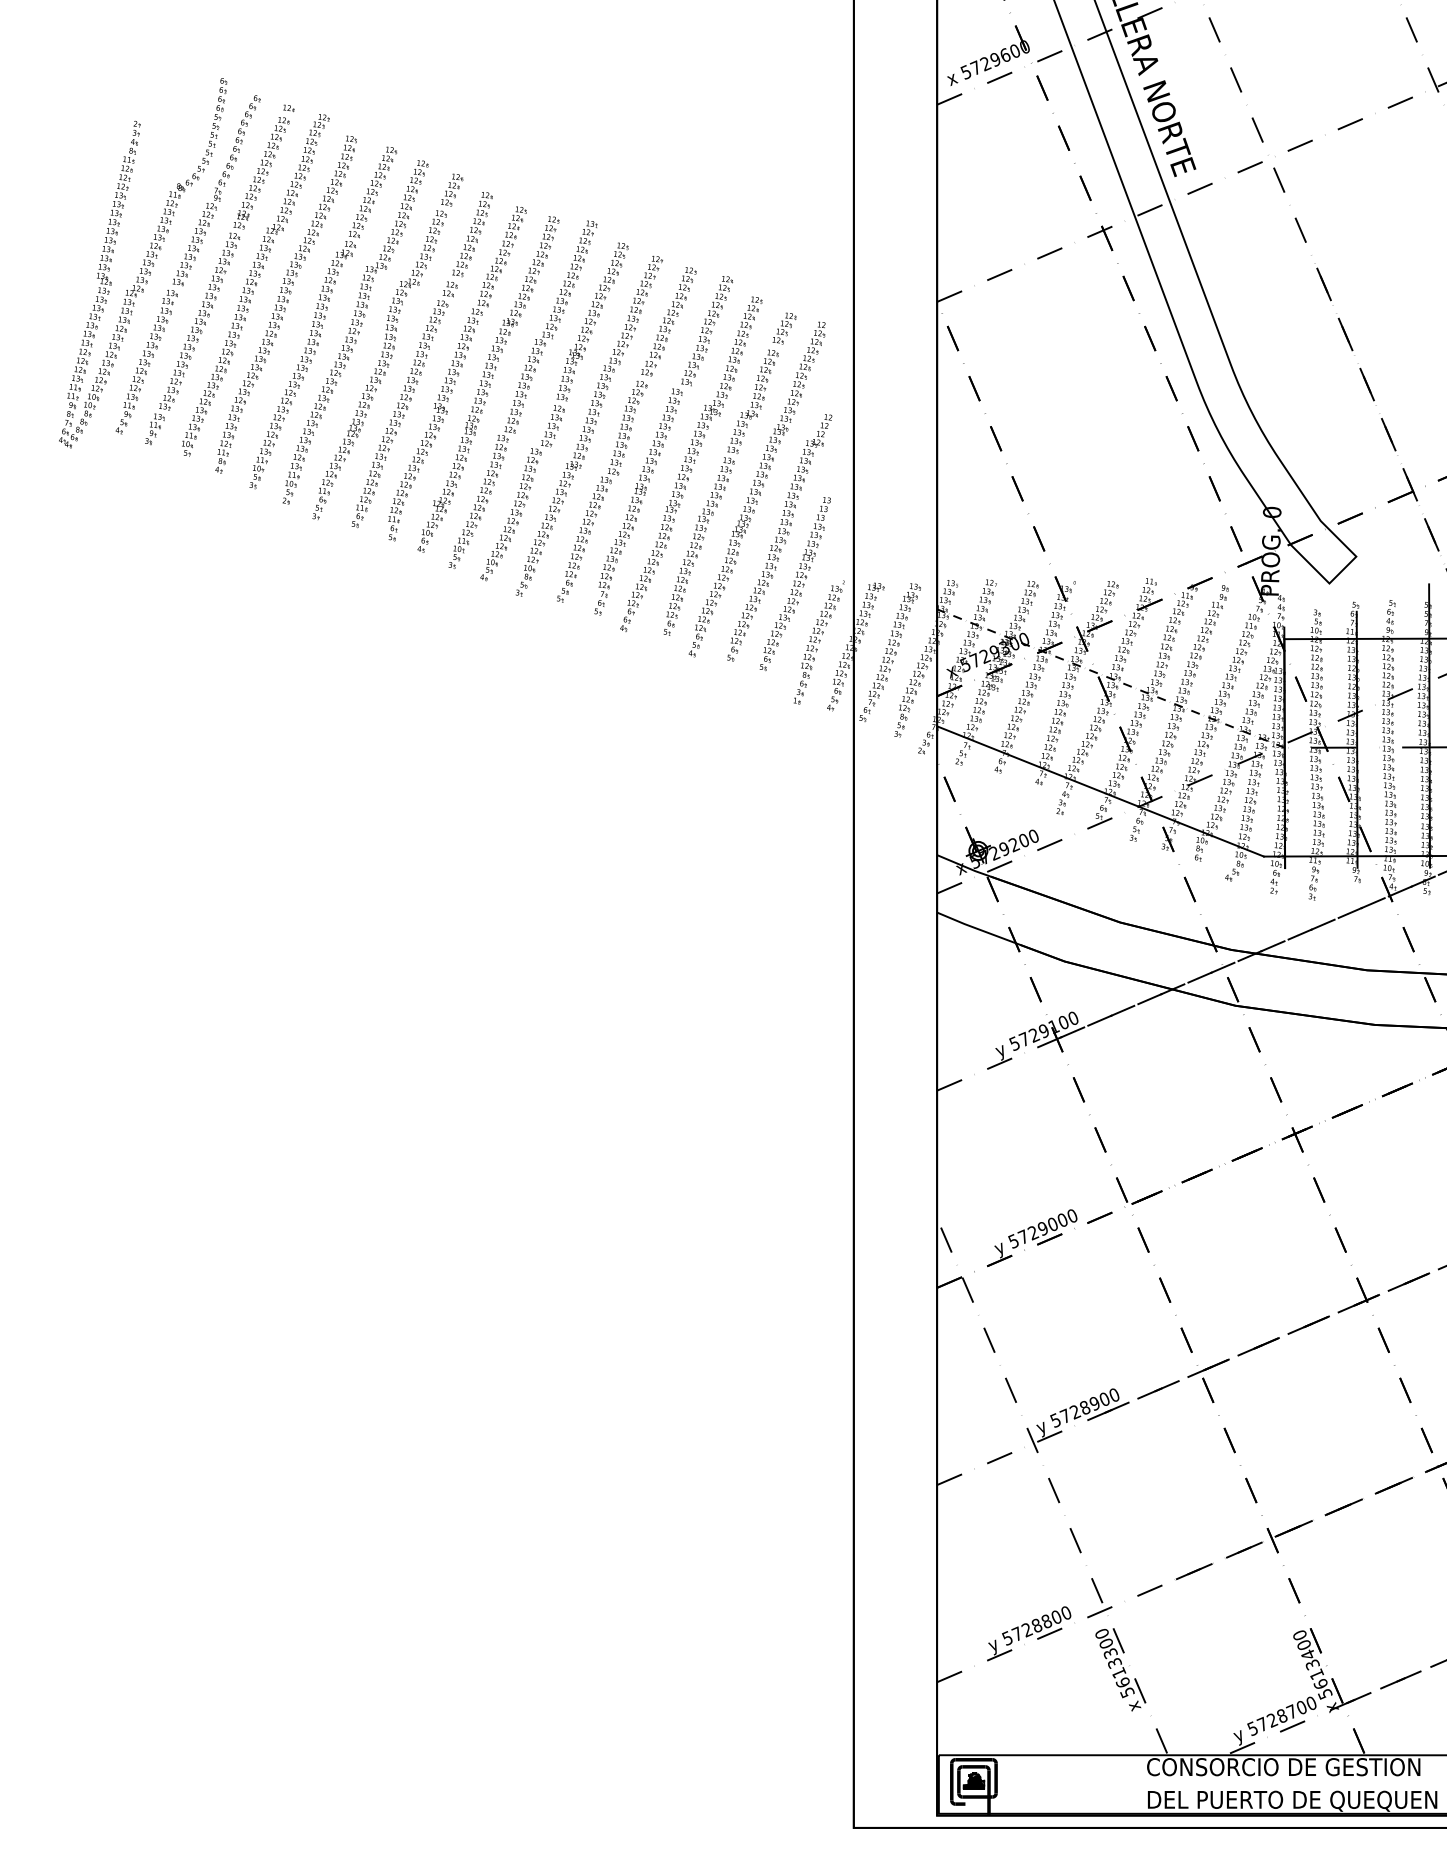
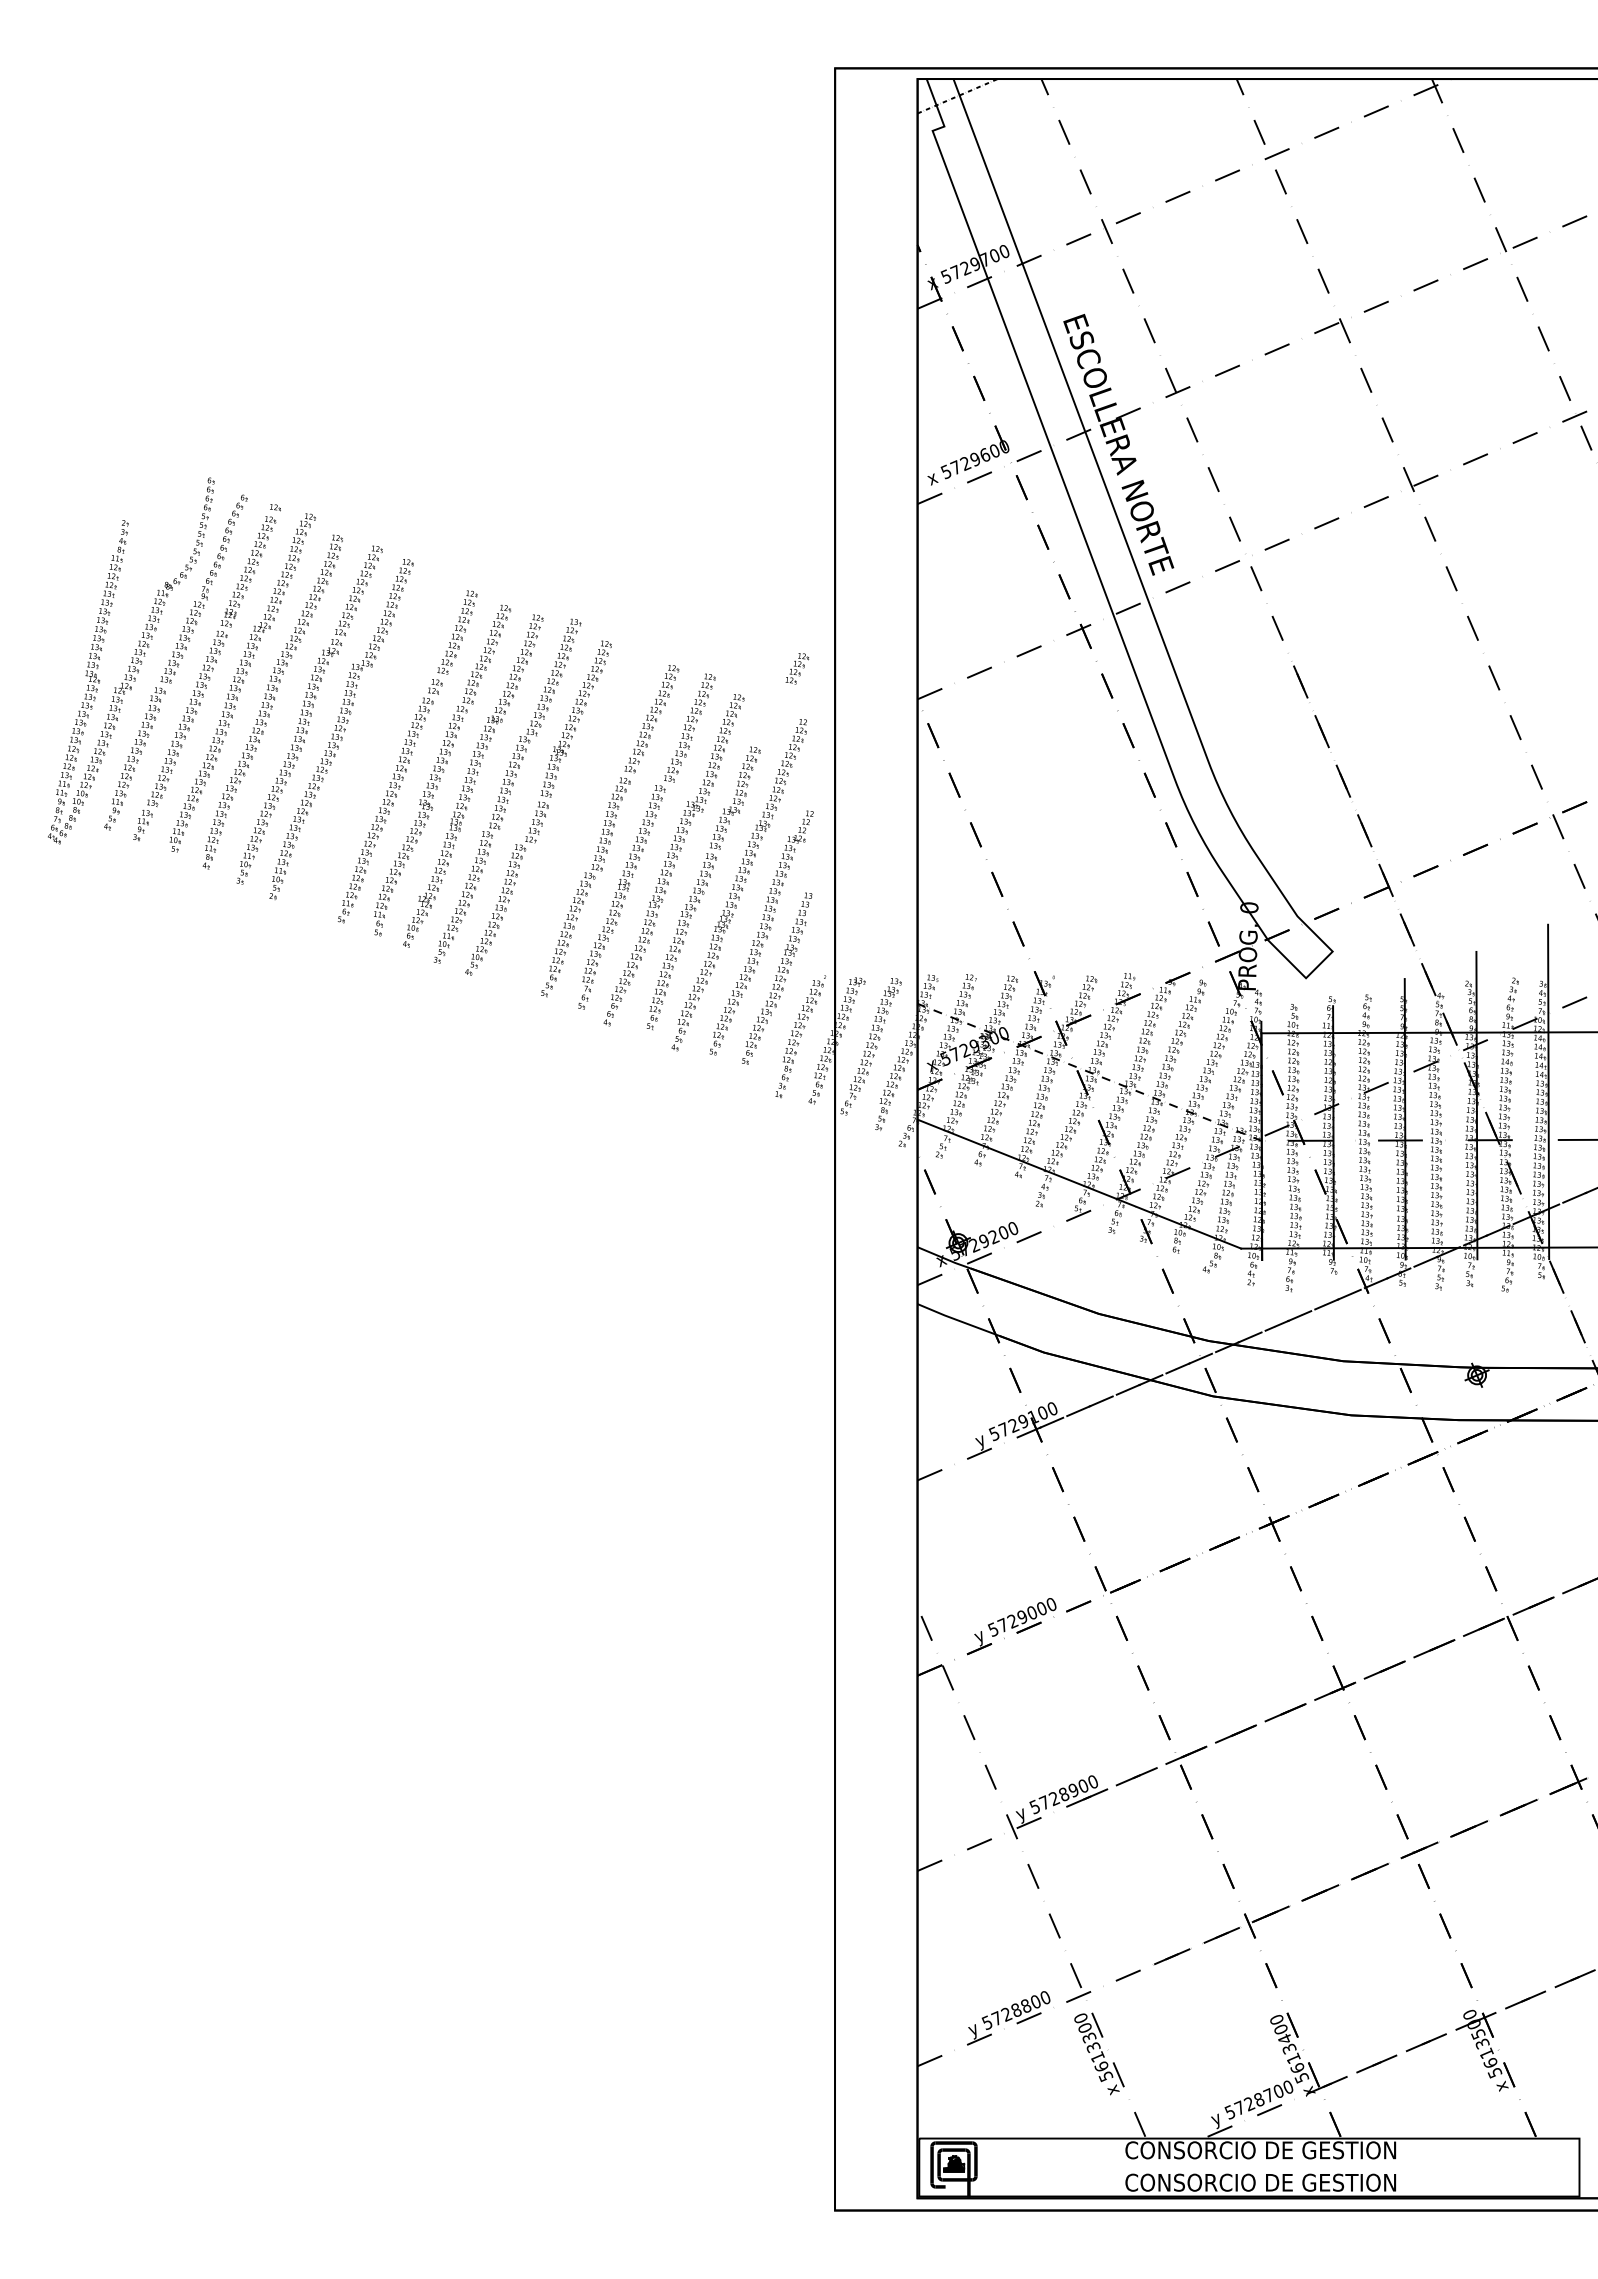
part: (784, 328) -> (797, 668), moved
part: (387, 346) -> (373, 743), removed
part: (589, 426) -> (573, 822), removed
text: (1291, 1800) -> (1268, 2183), DEL PUERTO DE QUEQUEN -> CONSORCIO DE GESTION

